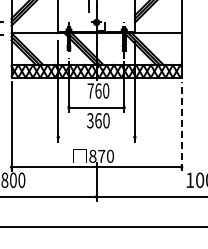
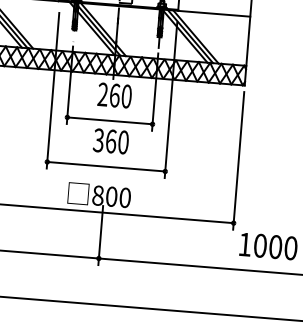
text: (90, 90) -> (102, 93), 760 -> 260
line: (181, 126) -> (238, 160), dashed -> solid
line: (96, 137) -> (106, 167), added
text: (101, 155) -> (111, 195), 870 -> 800

